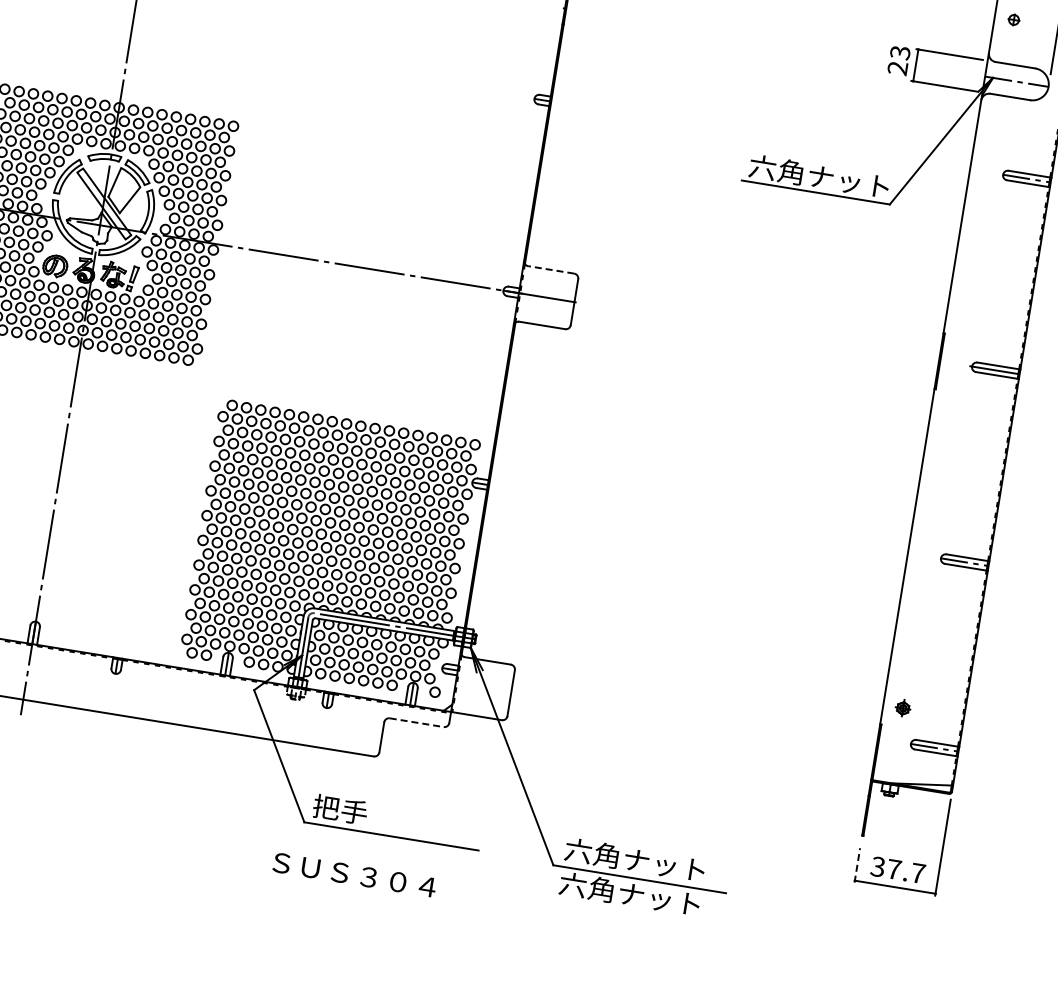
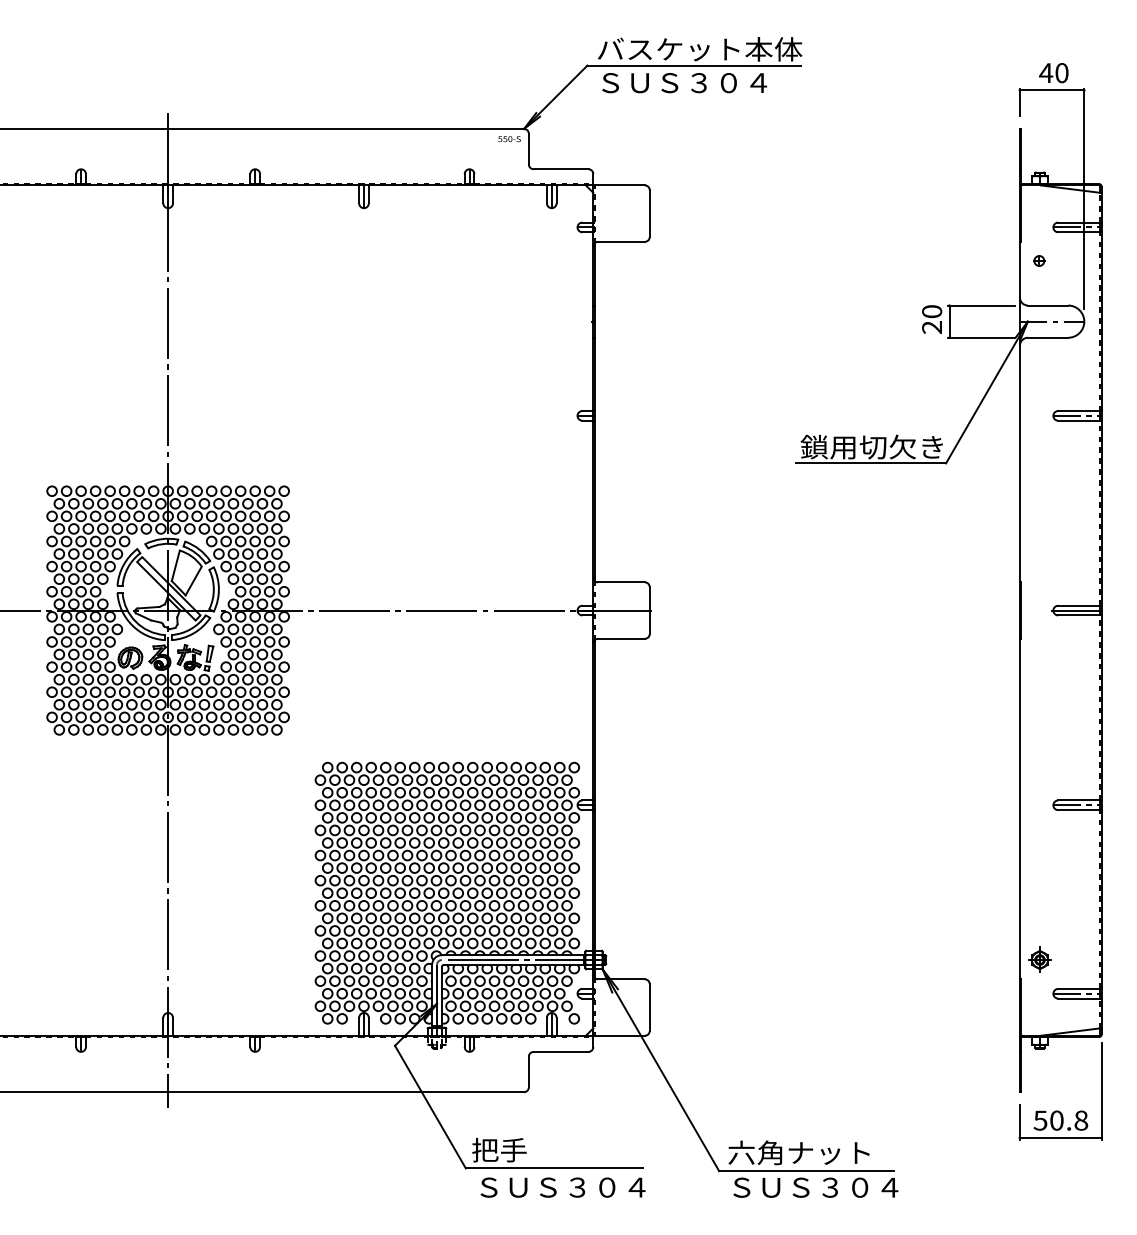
text: (900, 52) -> (932, 311), 23 -> 20
text: (819, 175) -> (871, 446), 六角ナット -> 鎖用切欠き
line: (551, 269) -> (621, 582), dashed -> solid
part: (902, 708) -> (1039, 959), size x1.43
line: (417, 722) -> (561, 1051), dashed -> solid
line: (857, 865) -> (1019, 1122), dashed -> solid
text: (898, 870) -> (1061, 1120), 37.7 -> 50.8
text: (354, 874) -> (562, 1187), moved
text: (643, 896) -> (813, 1187), 六角ナット -> ＳＵＳ３０４

